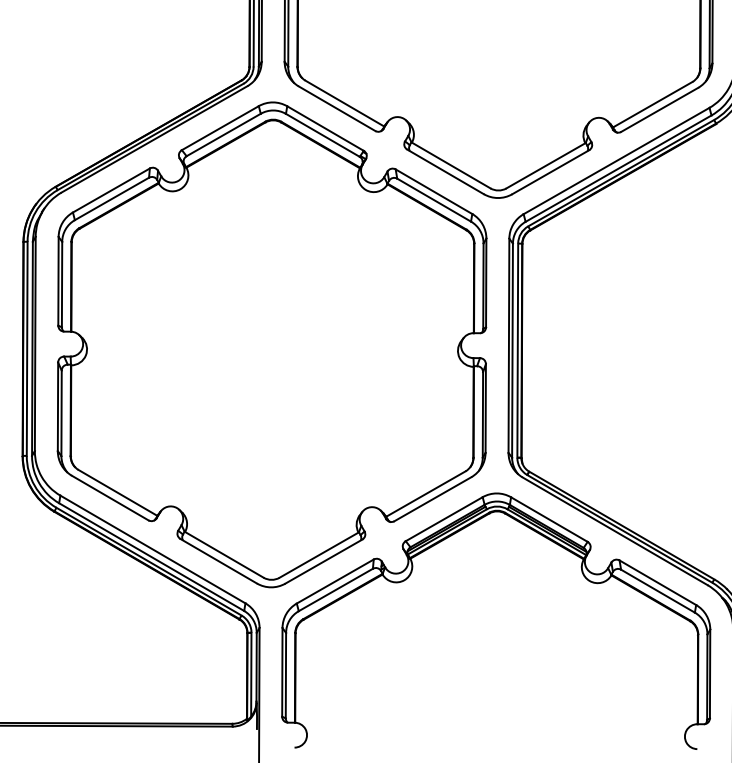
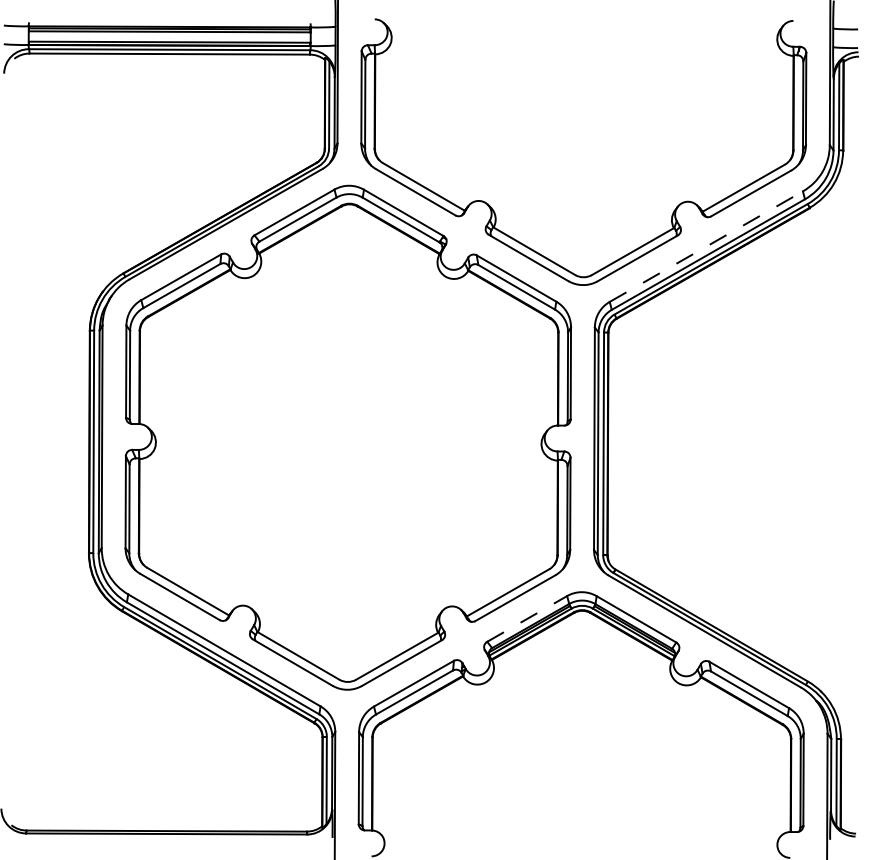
line: (616, 160) -> (706, 246), solid -> dashed
line: (444, 518) -> (527, 618), solid -> dashed

